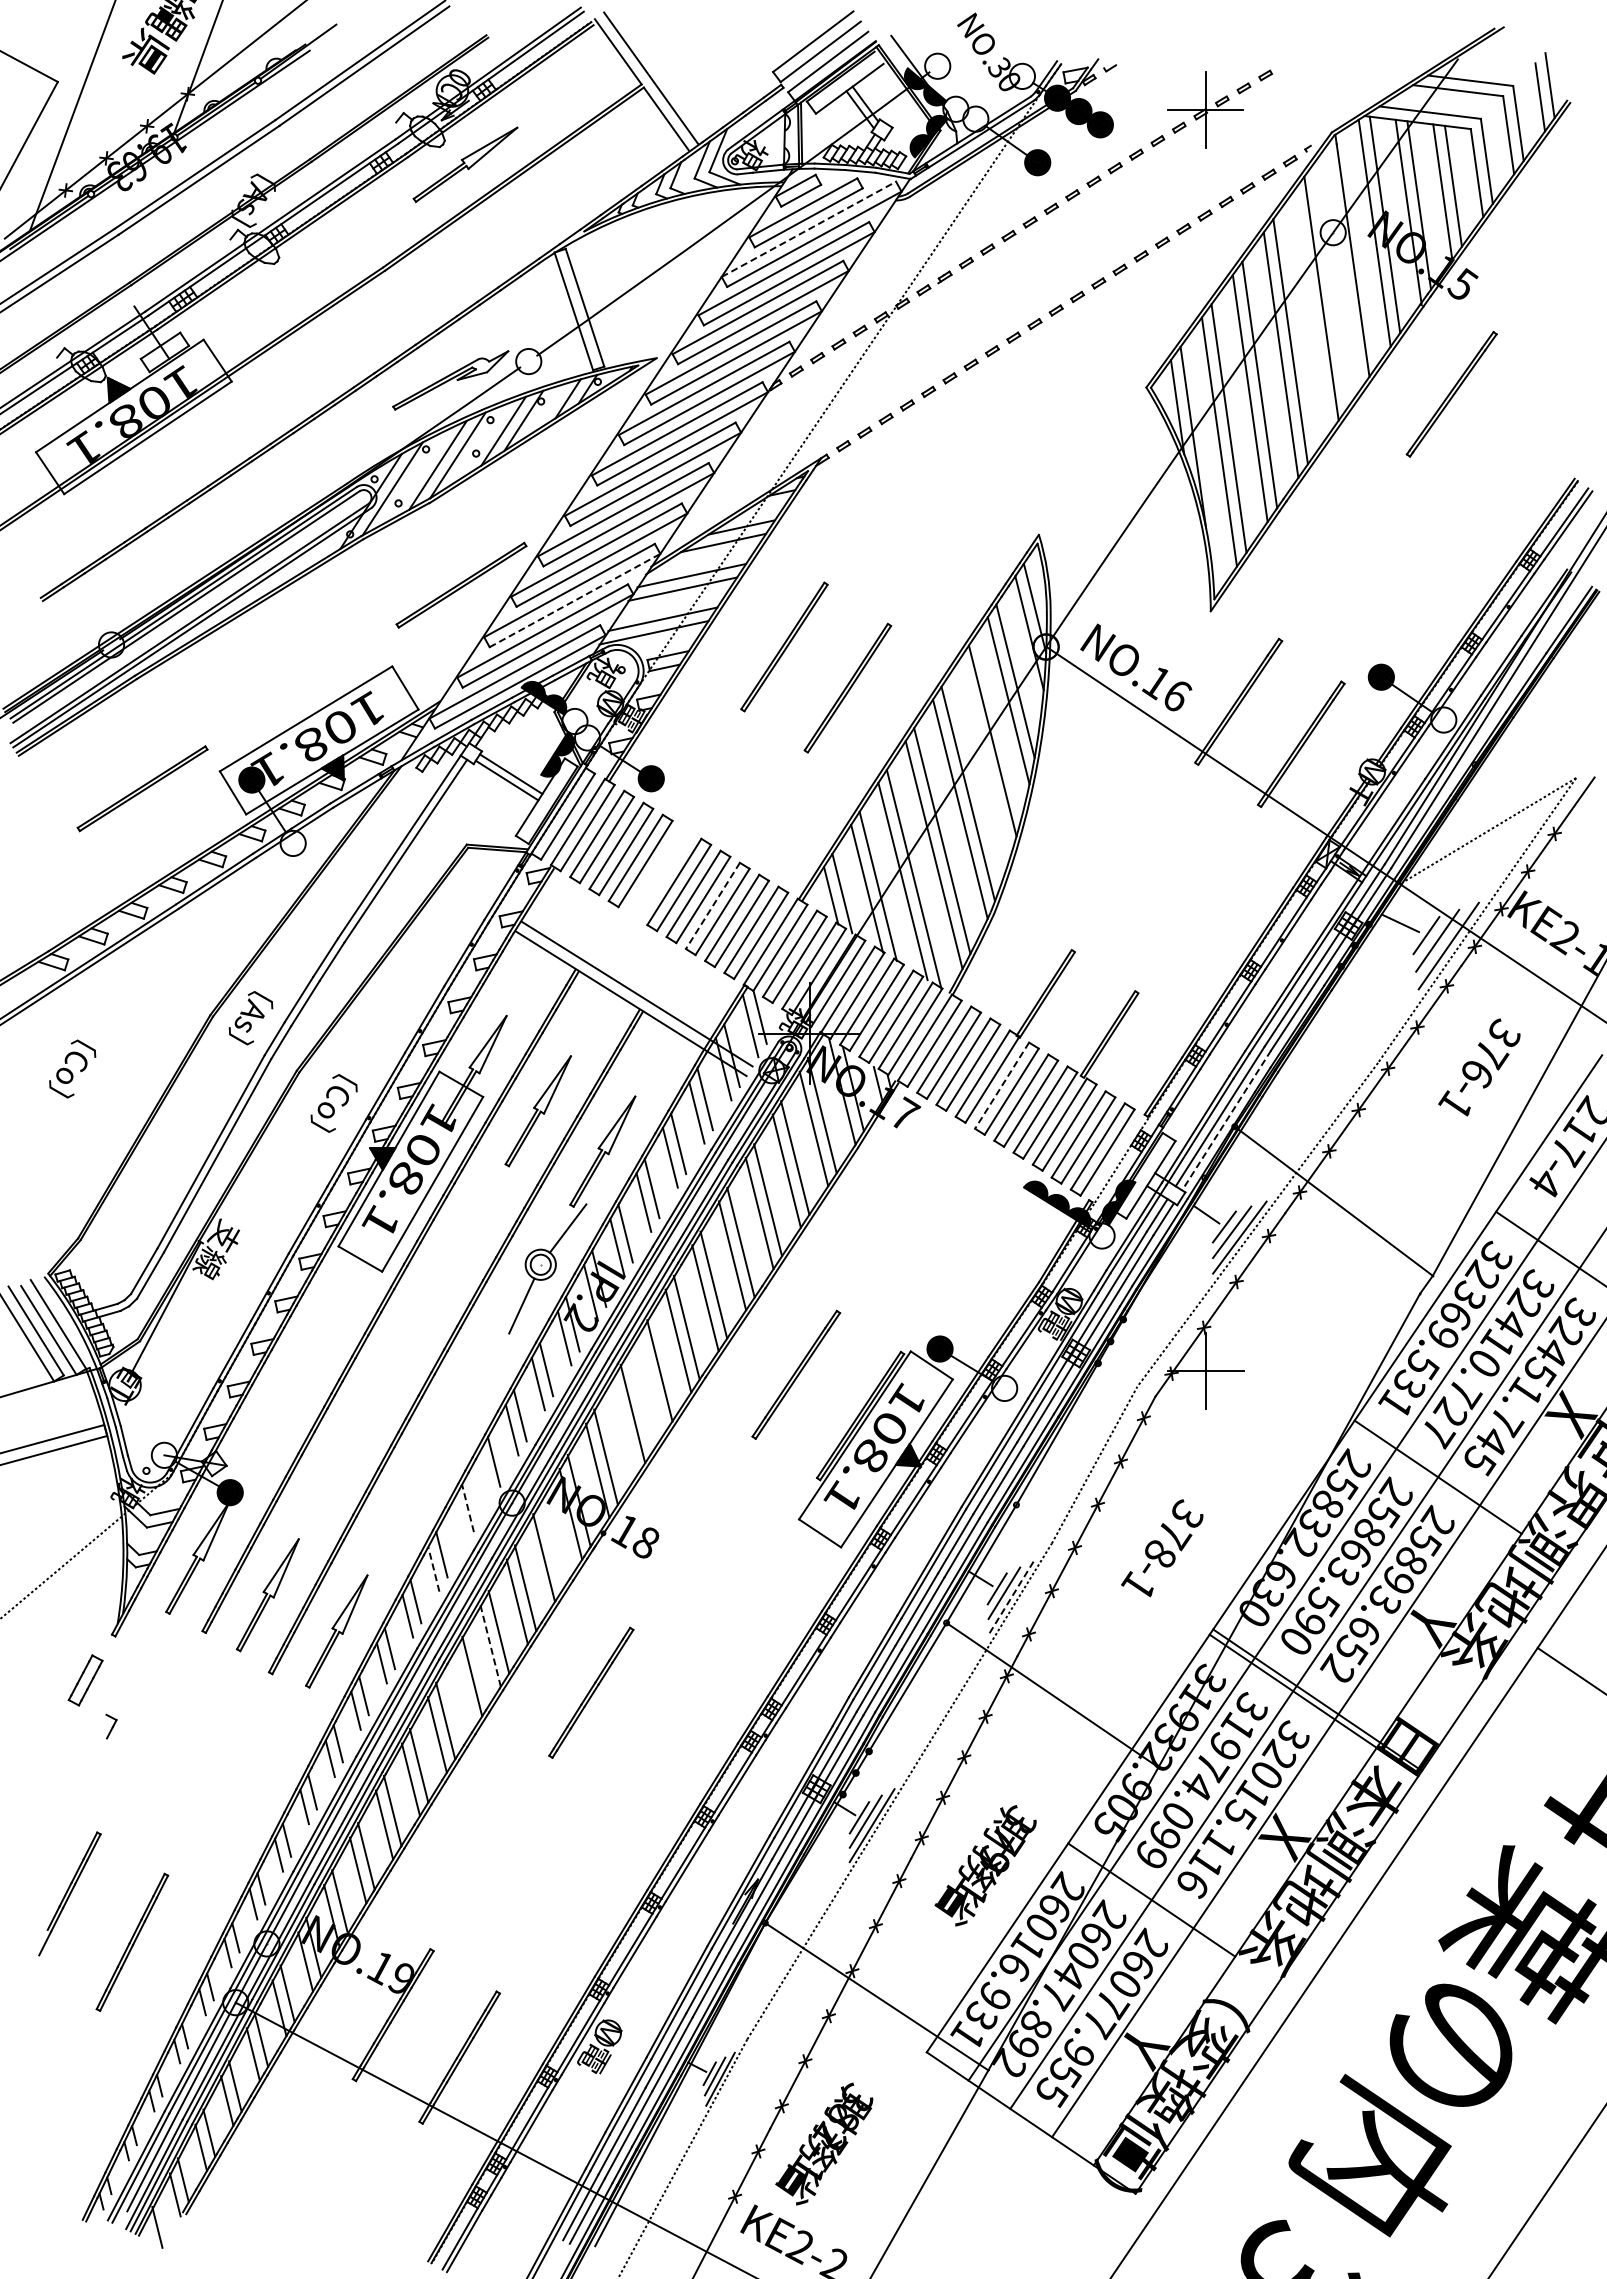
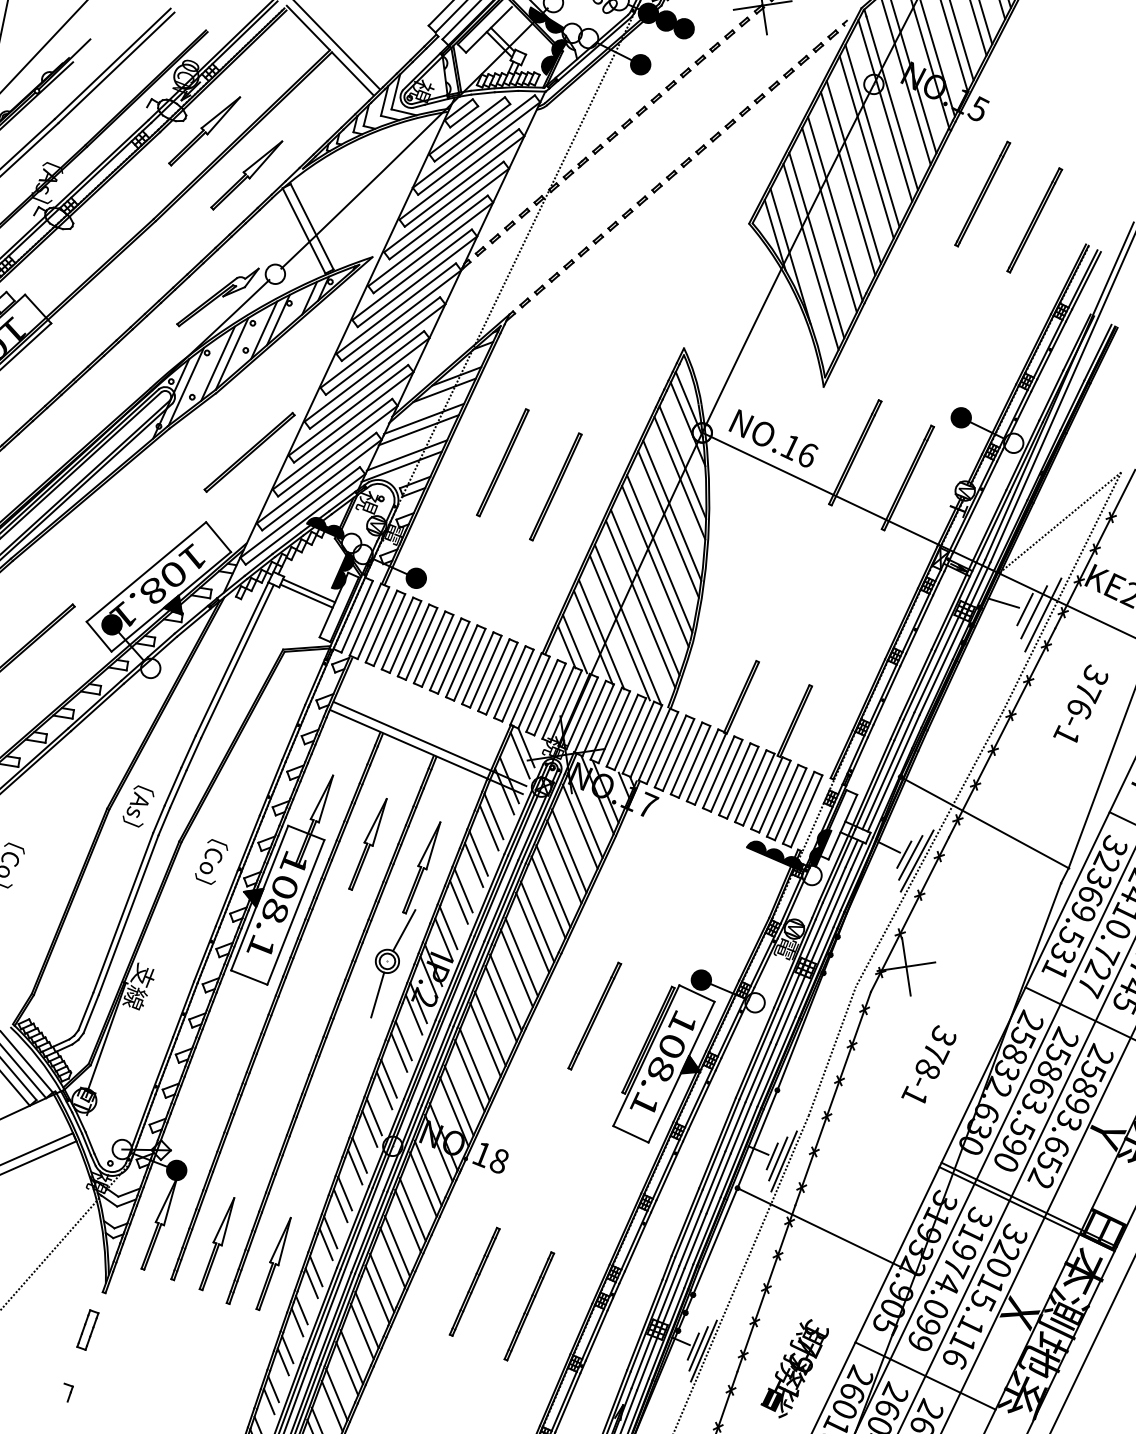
part: (510, 229) -> (246, 175), added
line: (809, 229) -> (474, 141), dashed -> solid
line: (1342, 268) -> (885, 110), added
line: (1311, 311) -> (866, 146), added
part: (1513, 438) -> (1034, 220), added
line: (575, 600) -> (338, 451), dashed -> solid
line: (985, 757) -> (668, 524), added
part: (659, 872) -> (433, 648), added
line: (712, 905) -> (477, 667), dashed -> solid
line: (1002, 1085) -> (718, 772), dashed -> solid
line: (1226, 1120) -> (893, 773), dashed -> solid
line: (651, 1384) -> (485, 1040), added
line: (624, 1426) -> (469, 1075), added
line: (485, 1475) -> (369, 1128), added
line: (467, 1507) -> (359, 1154), dashed -> solid
line: (459, 1522) -> (354, 1167), added
line: (552, 1544) -> (428, 1173), added
text: (1162, 1548) -> (928, 1064), moved
line: (433, 1569) -> (340, 1205), dashed -> solid
line: (1011, 1598) -> (784, 1162), dashed -> solid
line: (490, 1646) -> (392, 1258), dashed -> solid
line: (463, 1689) -> (376, 1293), added
part: (111, 1726) -> (69, 1392), moved
part: (656, 1734) -> (529, 1306), added

